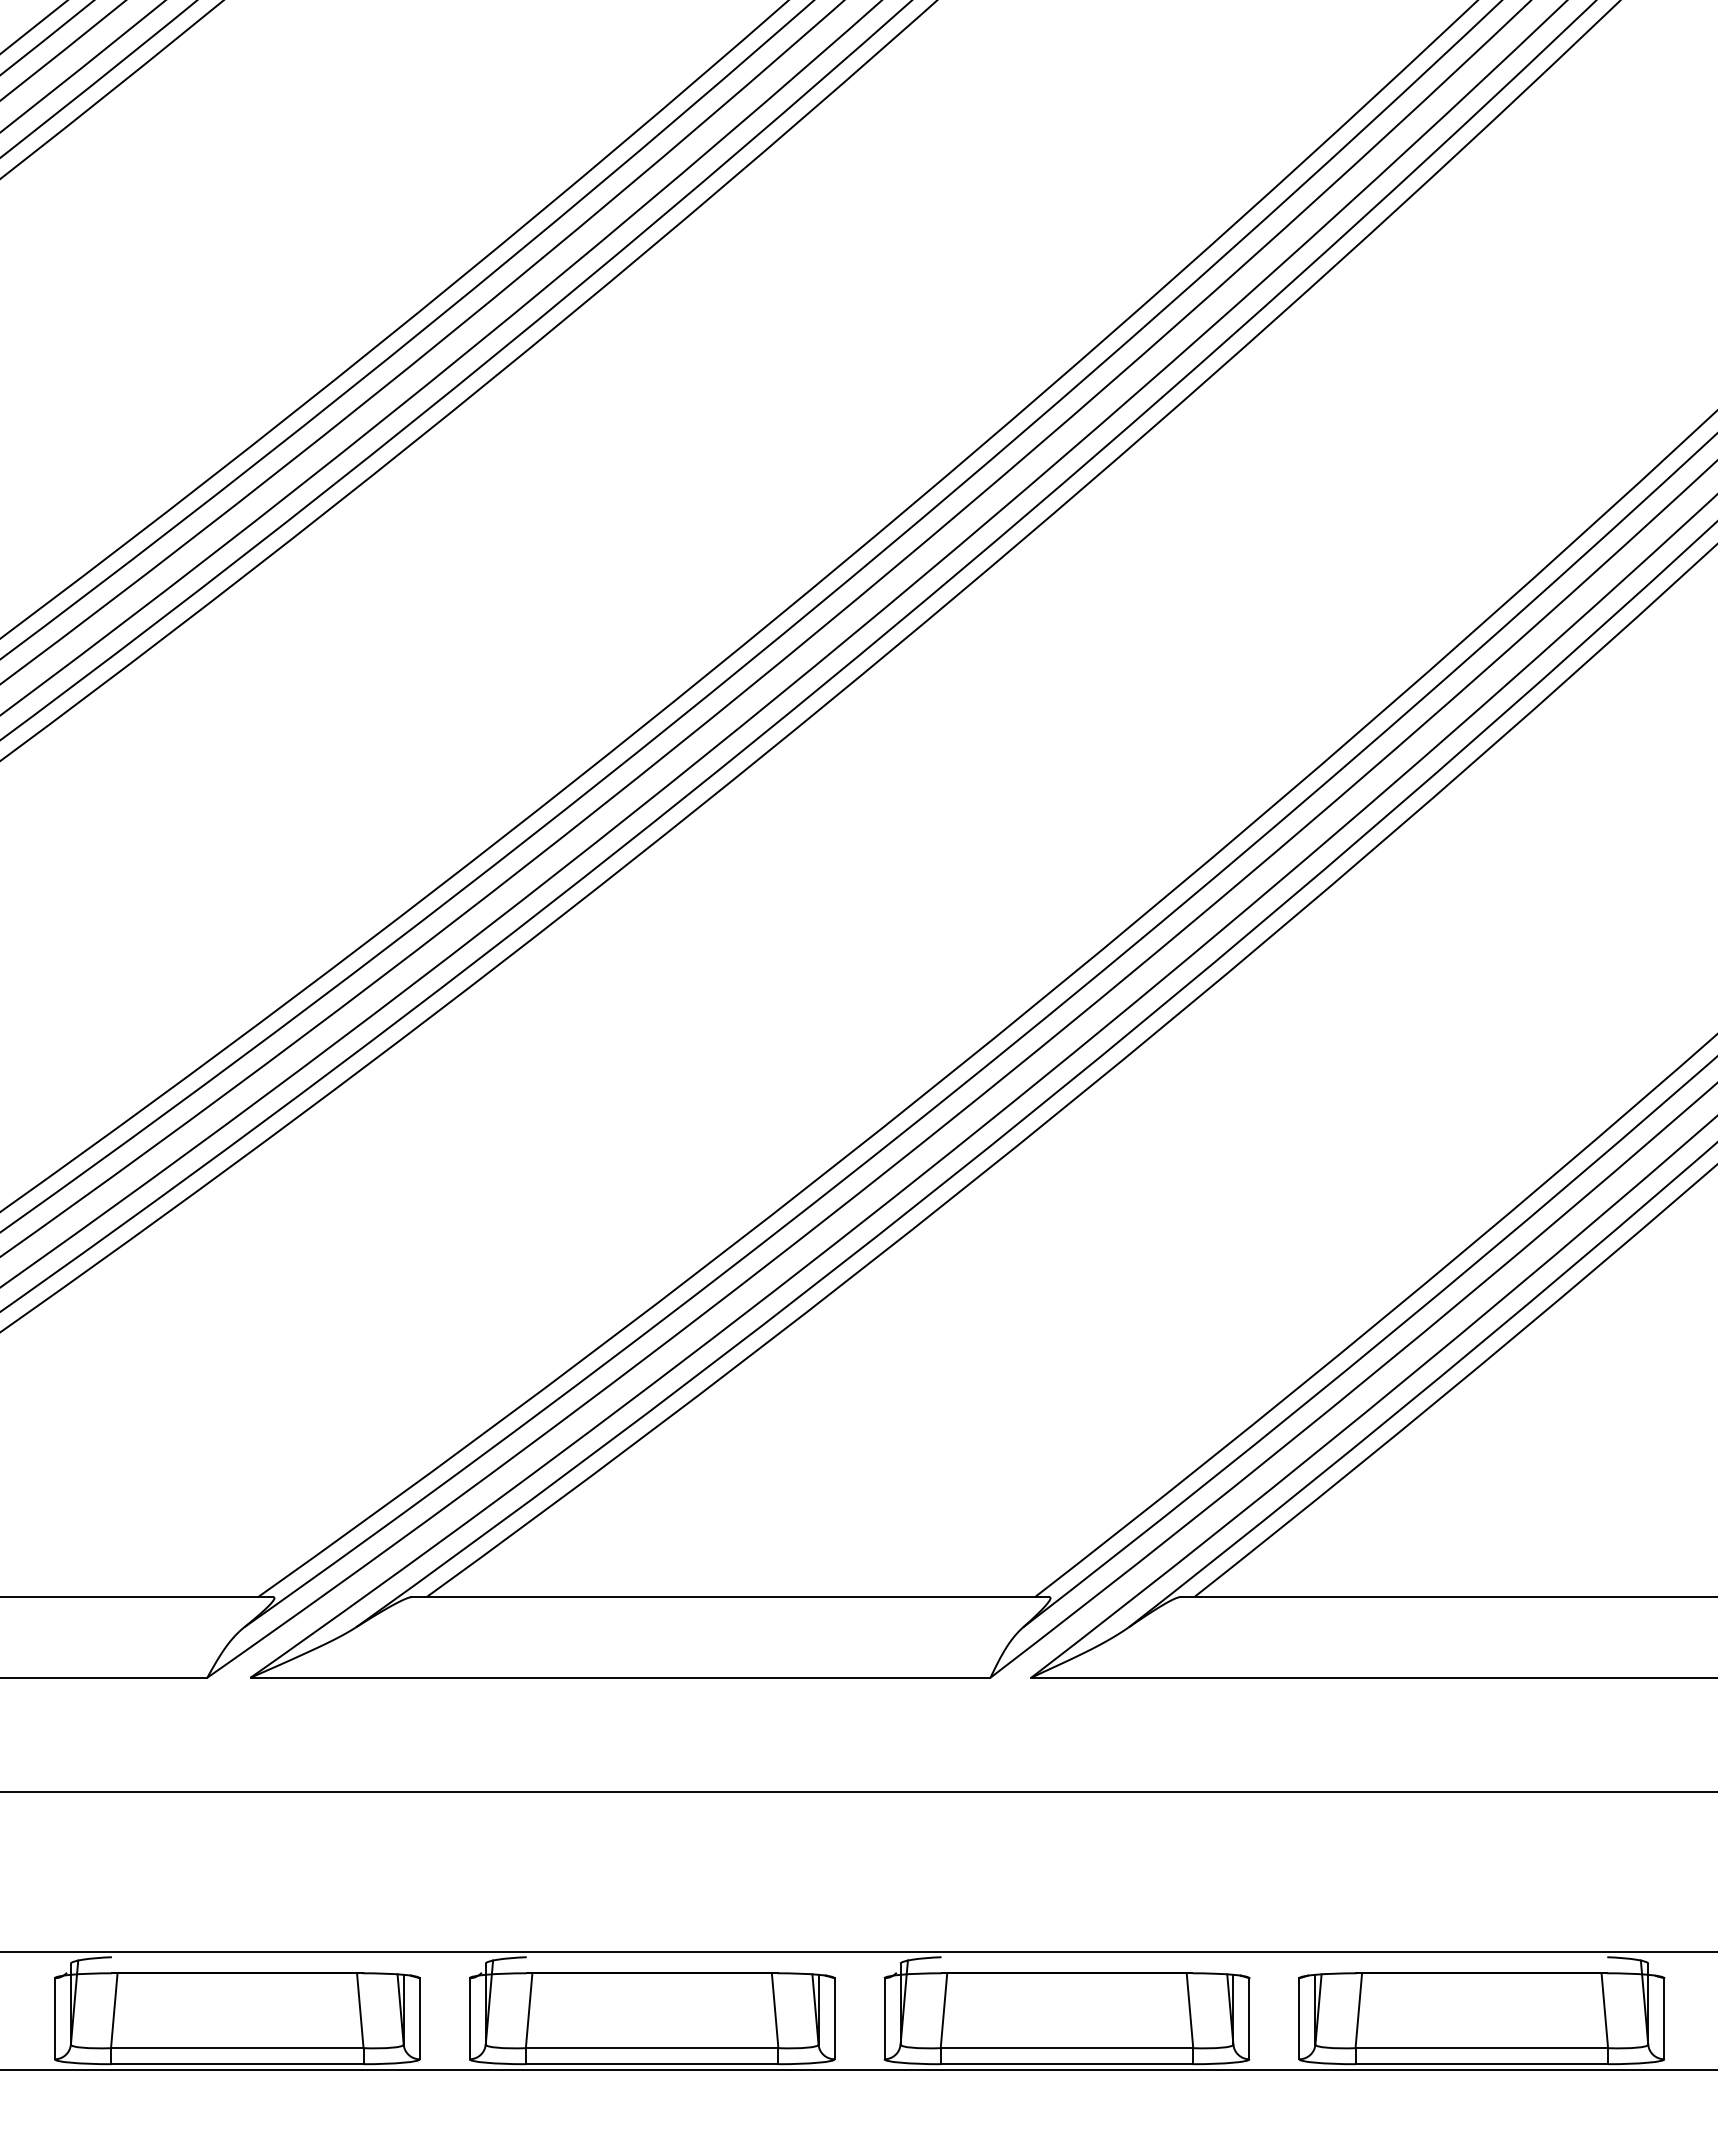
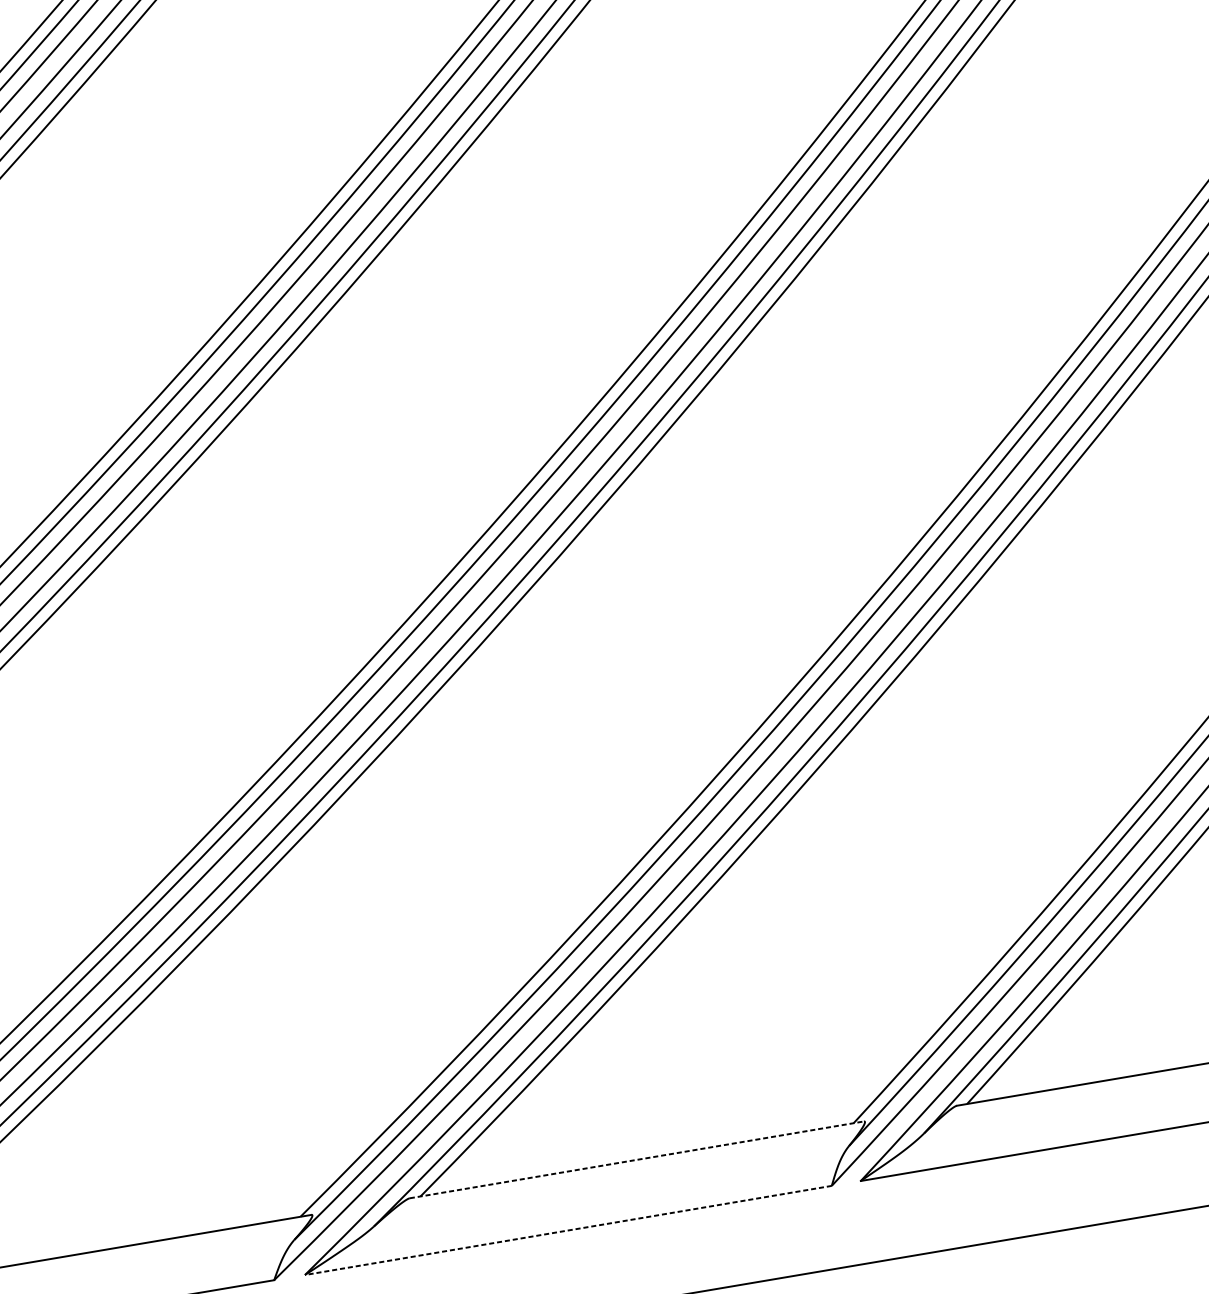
line: (730, 1597) -> (637, 1160), solid -> dashed
line: (620, 1677) -> (568, 1230), solid -> dashed

